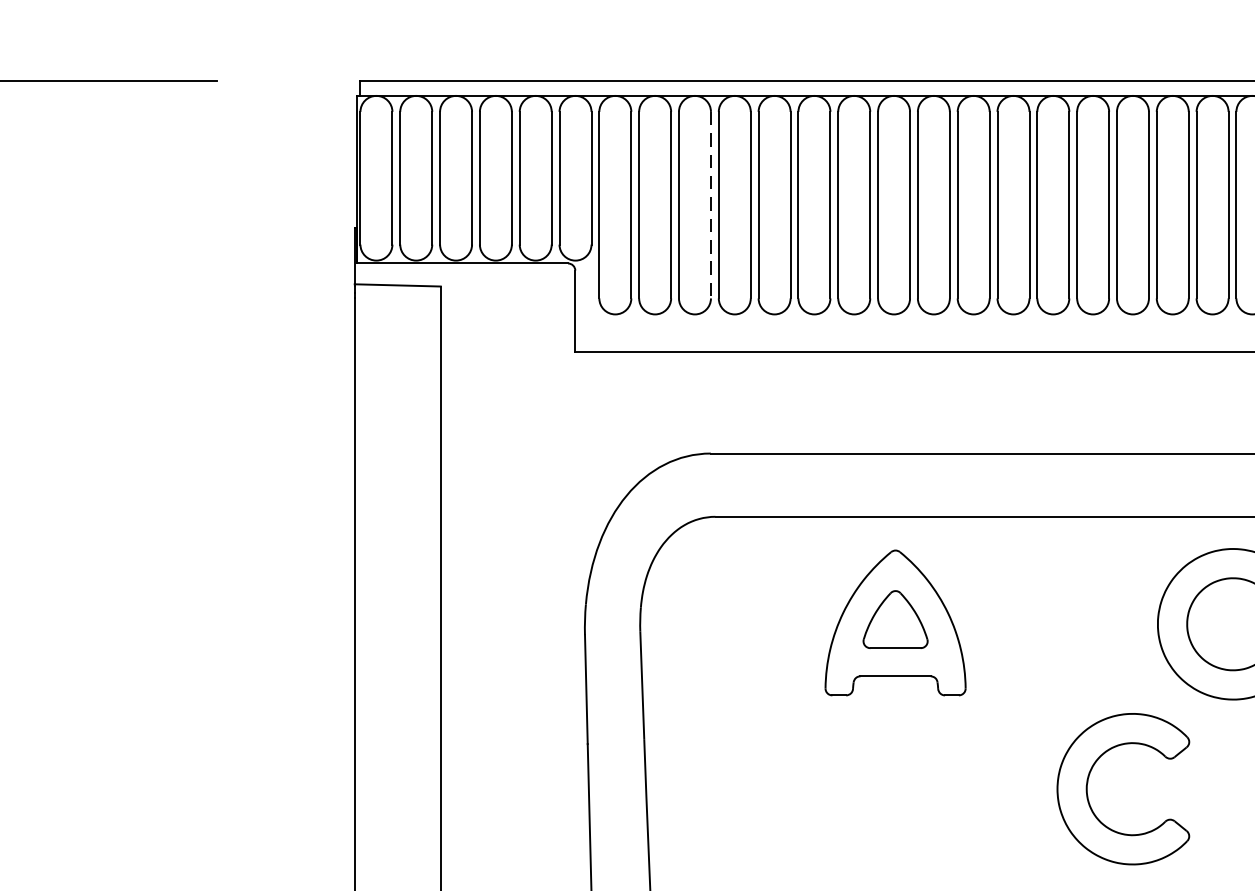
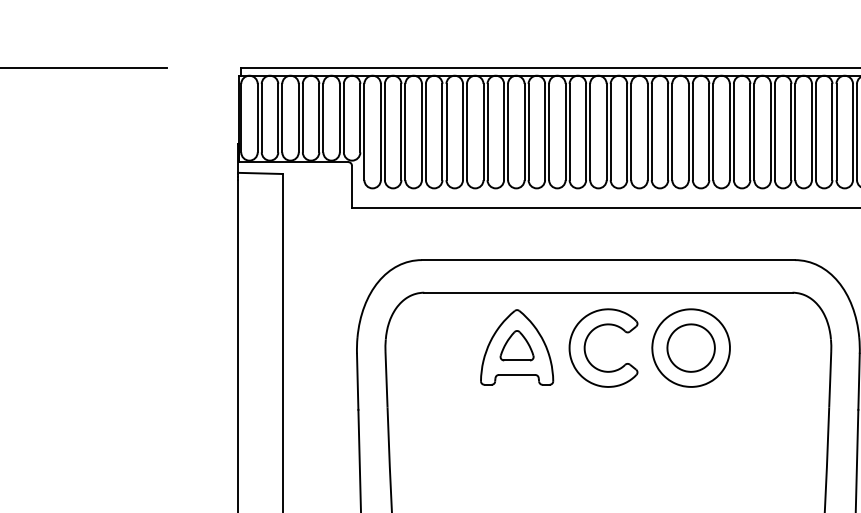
line: (710, 206) -> (421, 132), dashed -> solid
part: (1090, 778) -> (586, 342), moved

